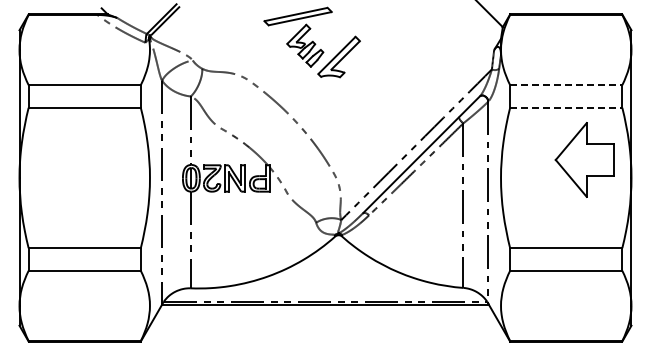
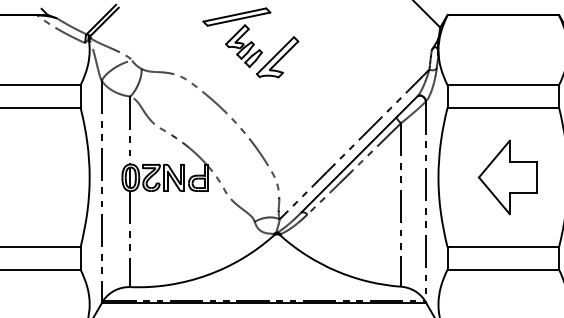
line: (566, 85) -> (503, 85), dashed -> solid
line: (566, 107) -> (503, 107), dashed -> solid
part: (584, 159) -> (507, 176), moved

